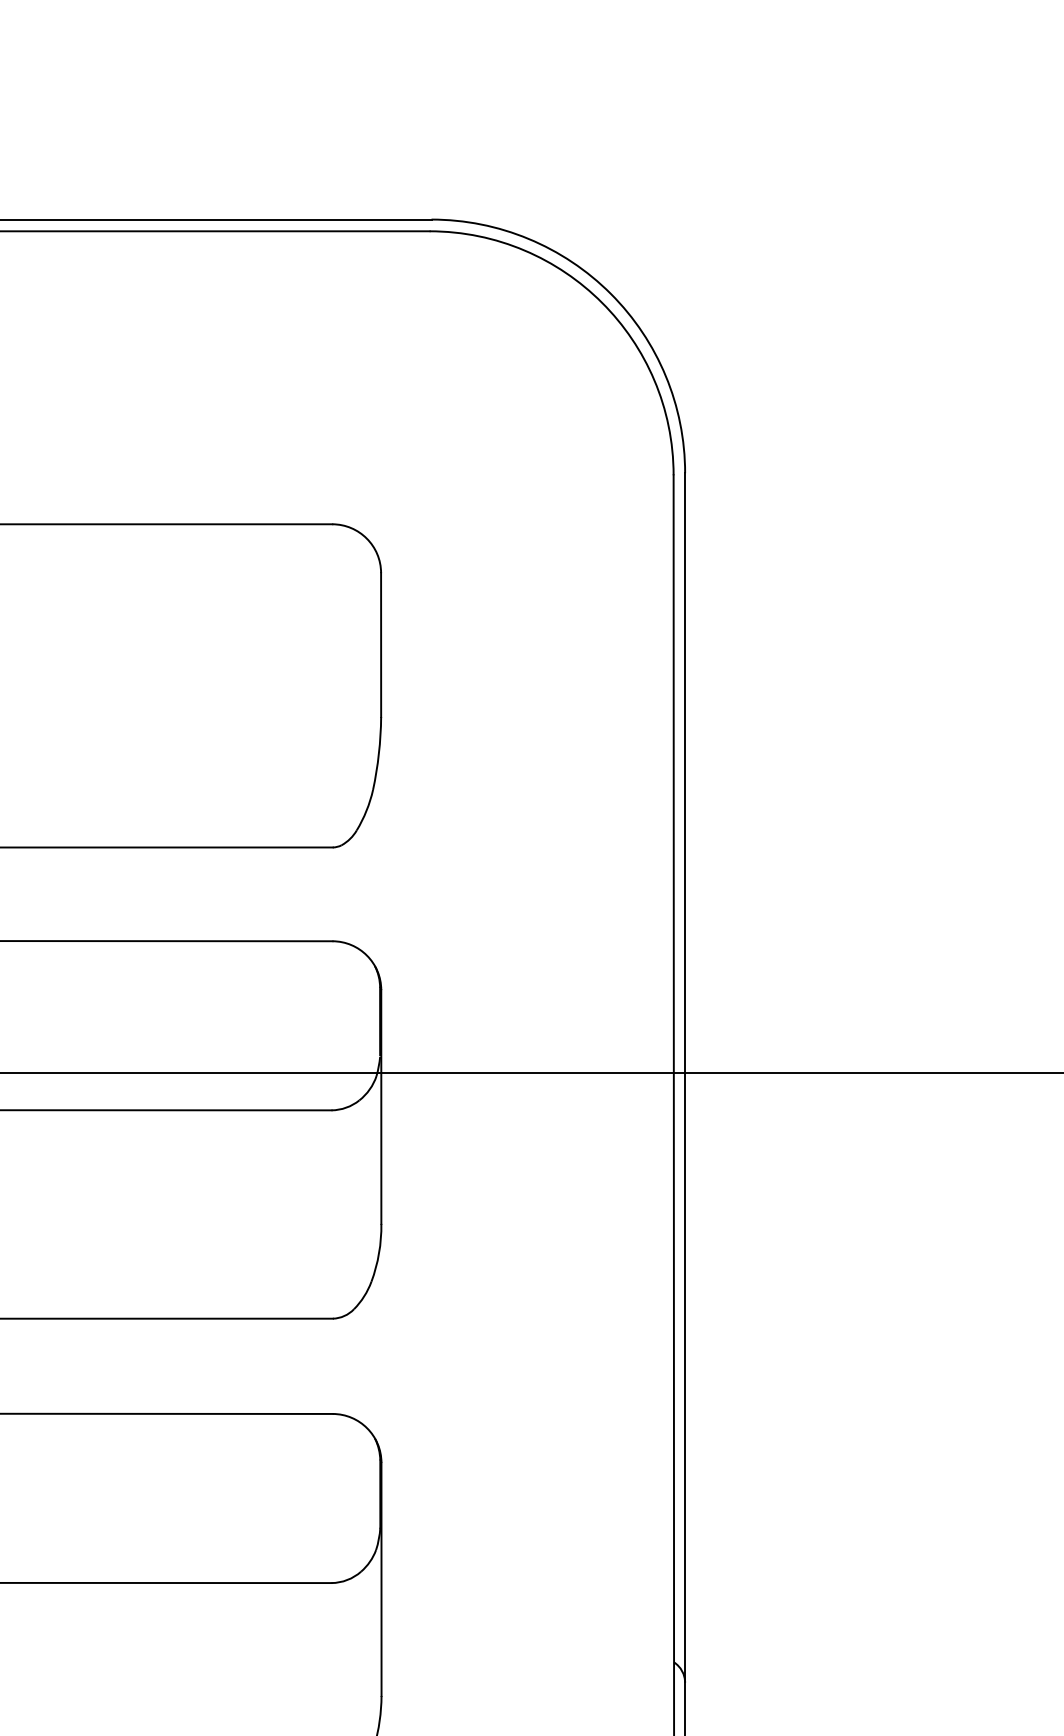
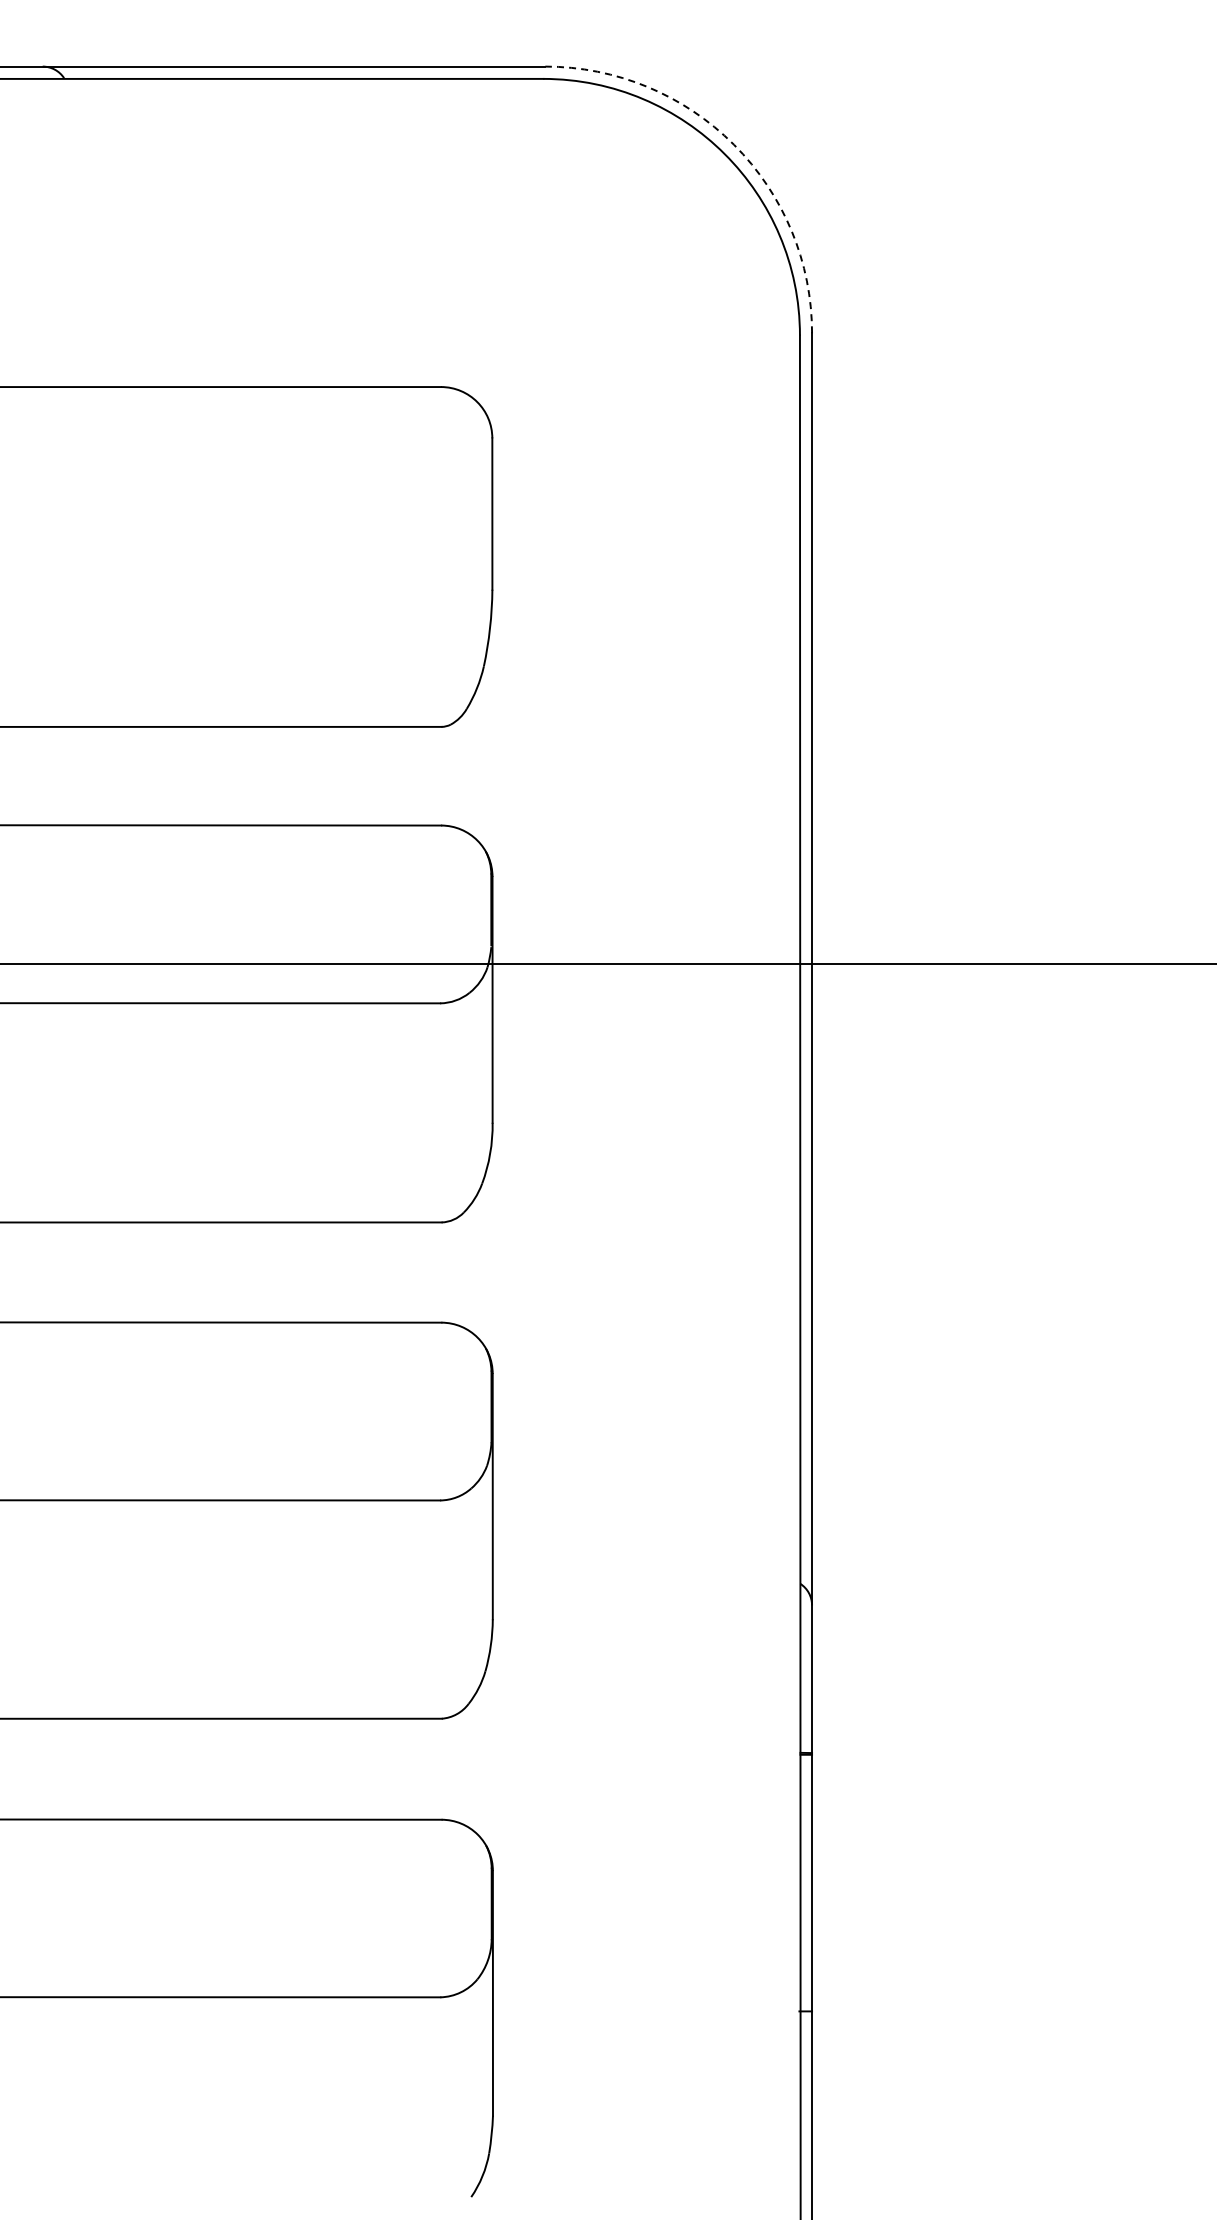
arc: (610, 293) -> (733, 144), solid -> dashed

